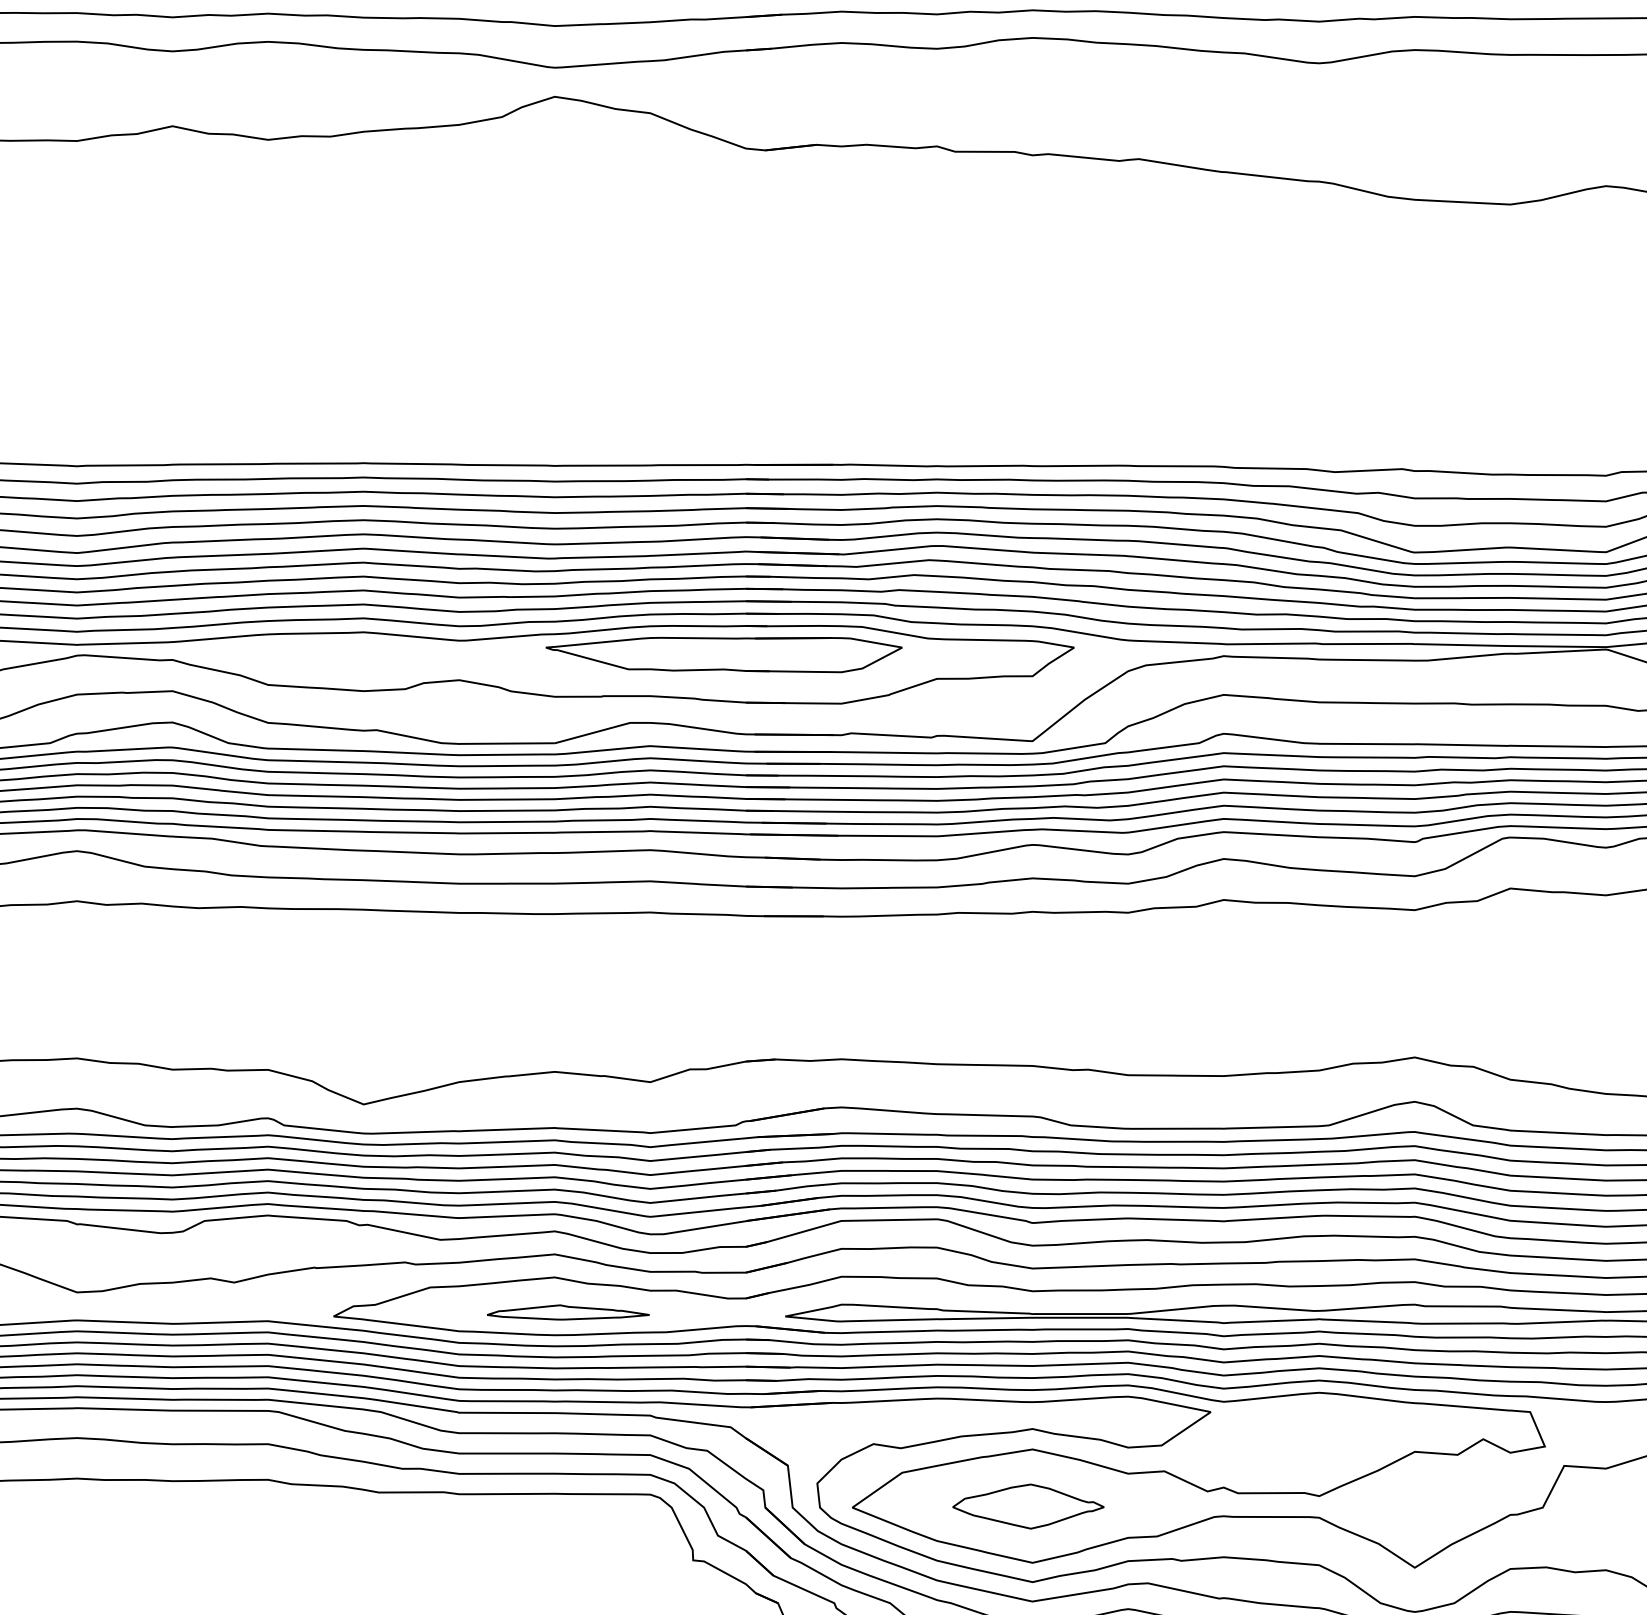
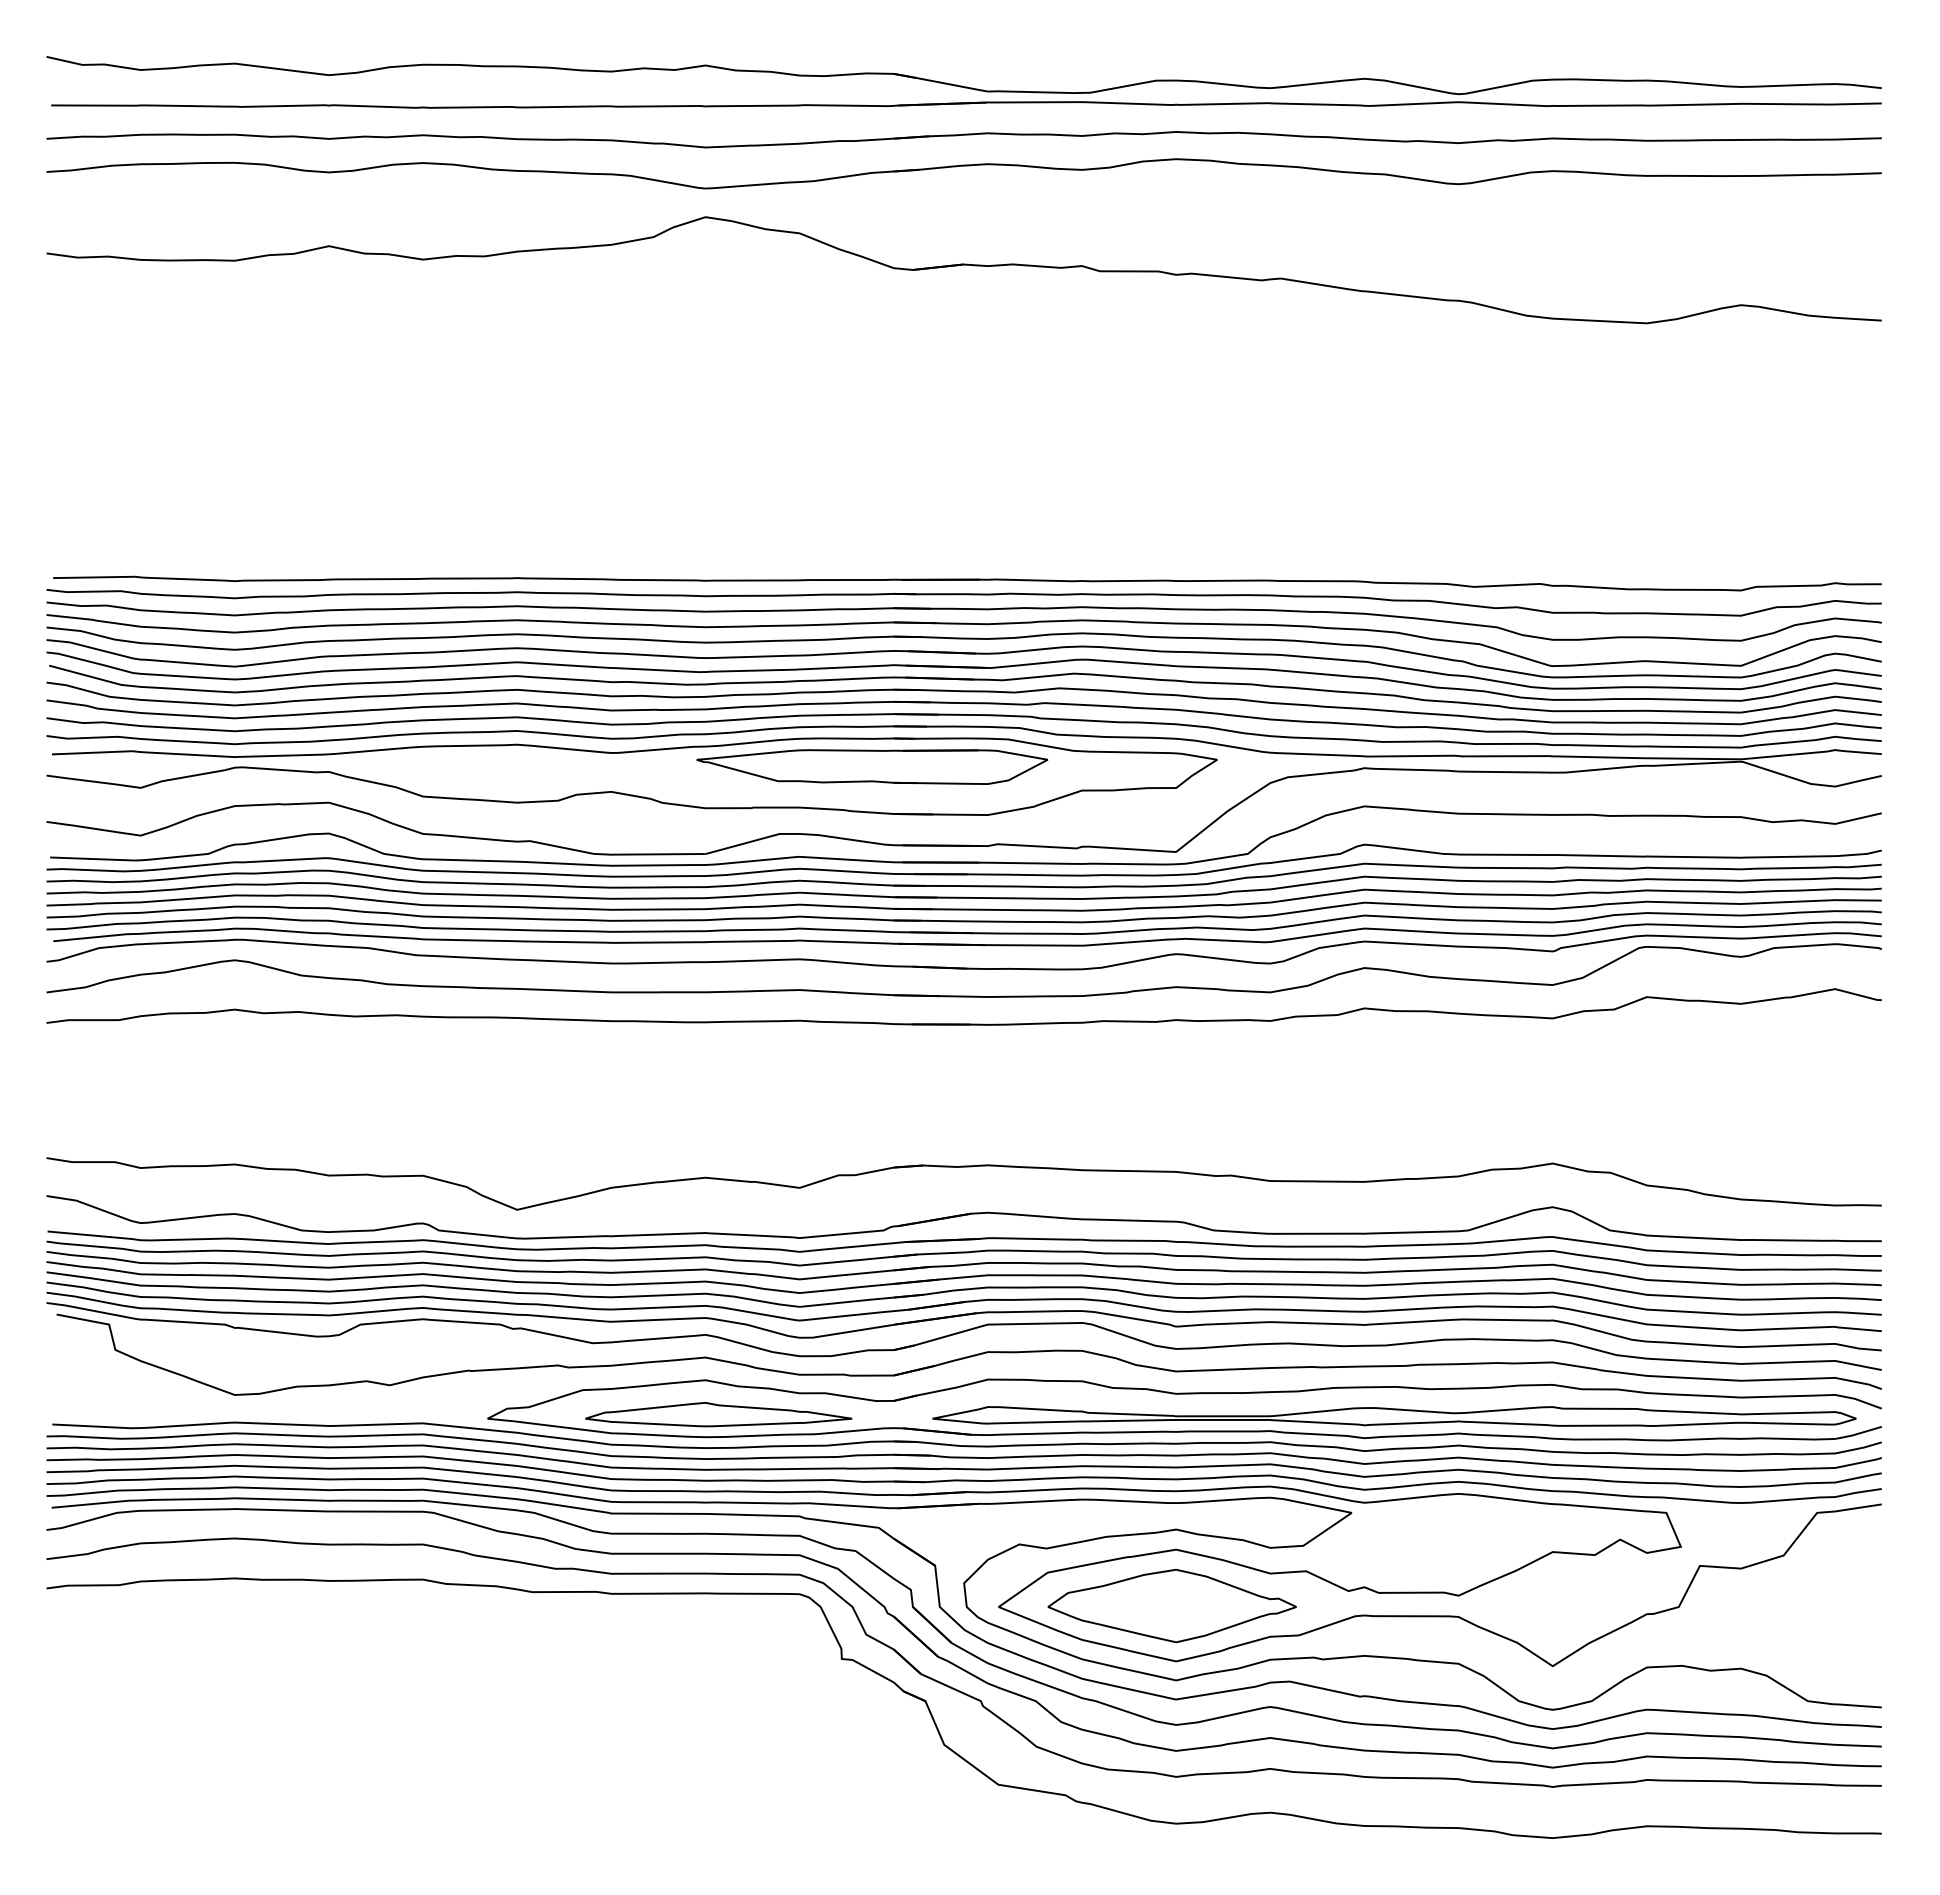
part: (567, 1312) -> (718, 1414), size x1.67
part: (1027, 1506) -> (1171, 1605), size x1.67

